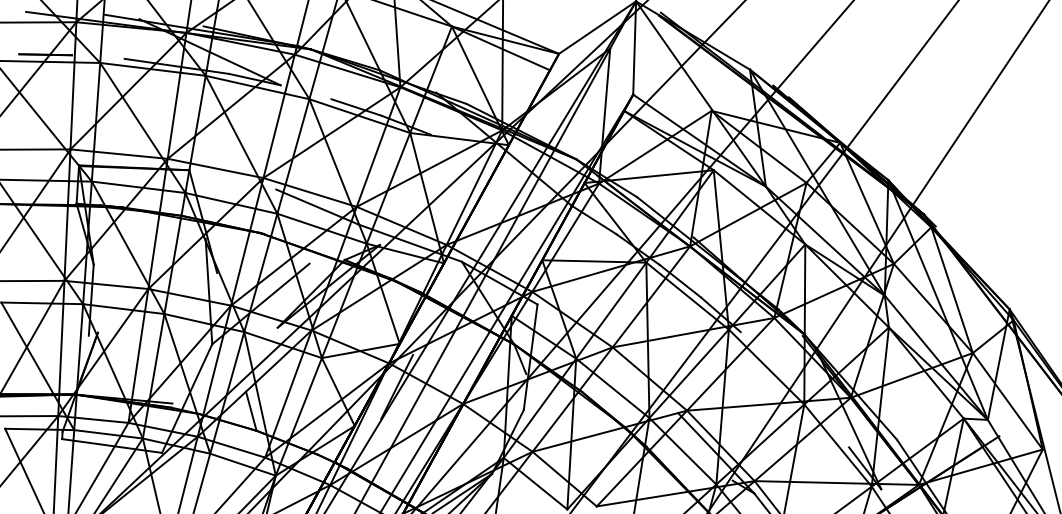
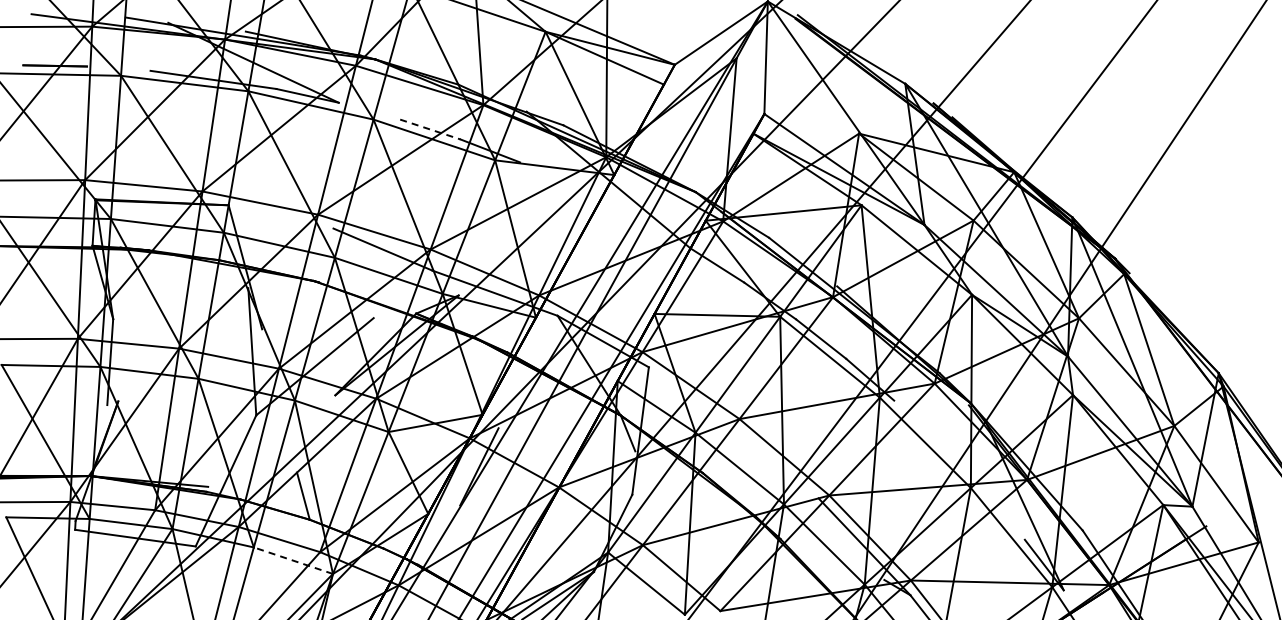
line: (356, 107) -> (430, 129), solid -> dashed
line: (243, 464) -> (293, 560), solid -> dashed

